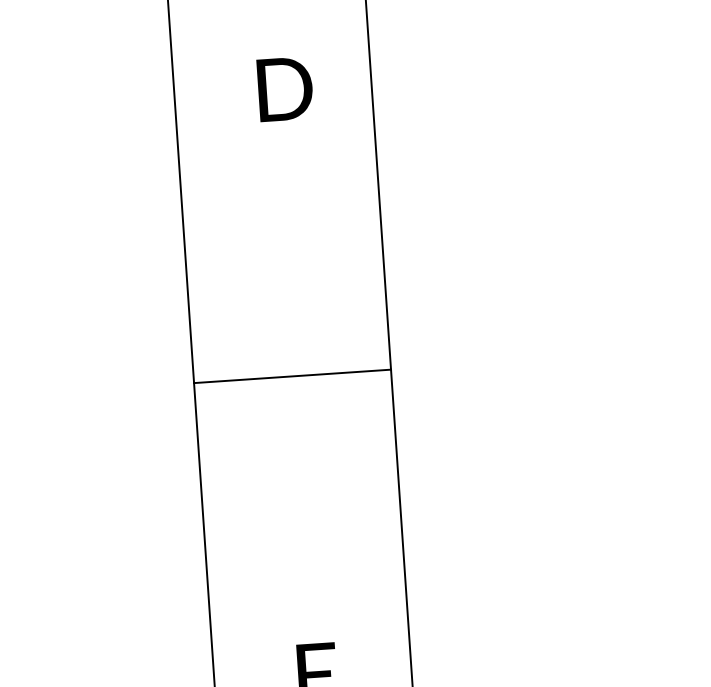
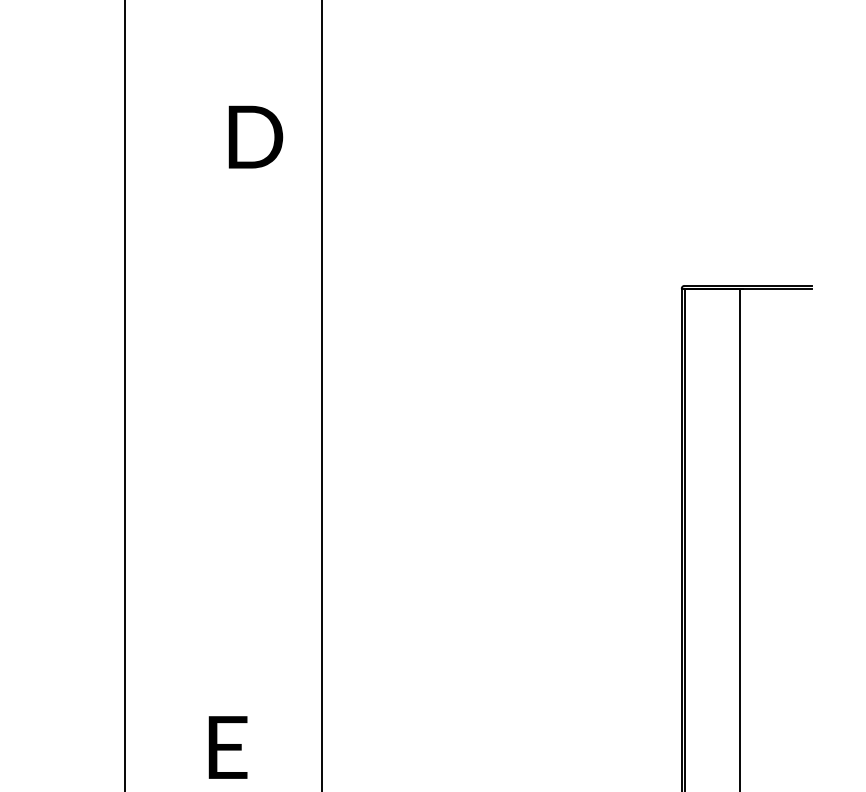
text: (284, 88) -> (255, 136), moved
line: (292, 376) -> (223, 448), removed

